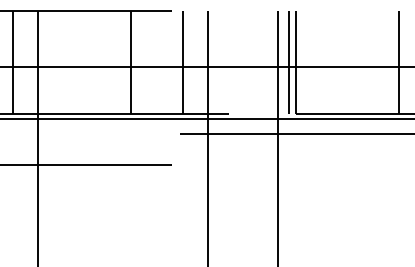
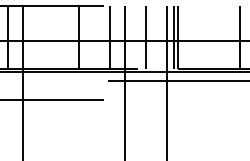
line: (241, 62) -> (145, 37), added

